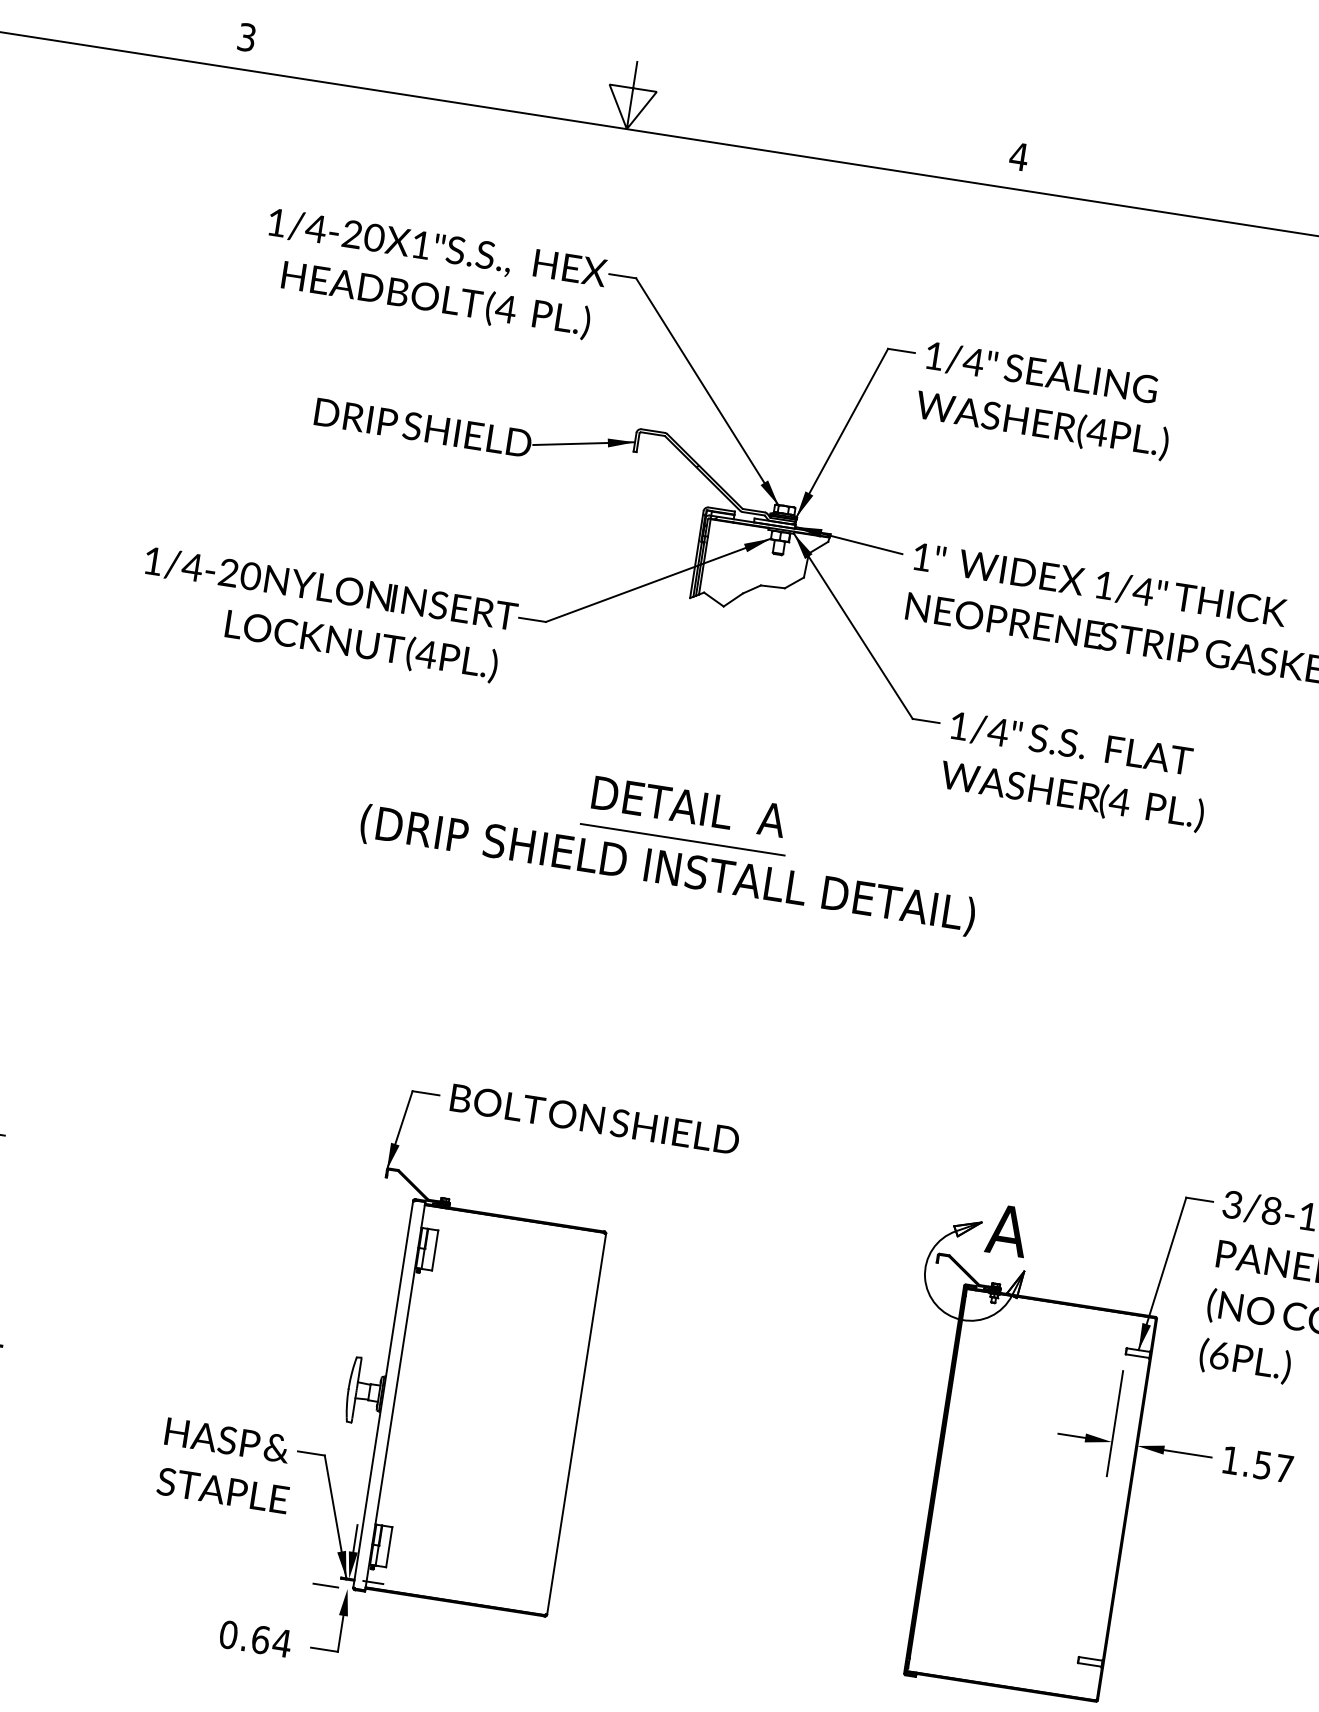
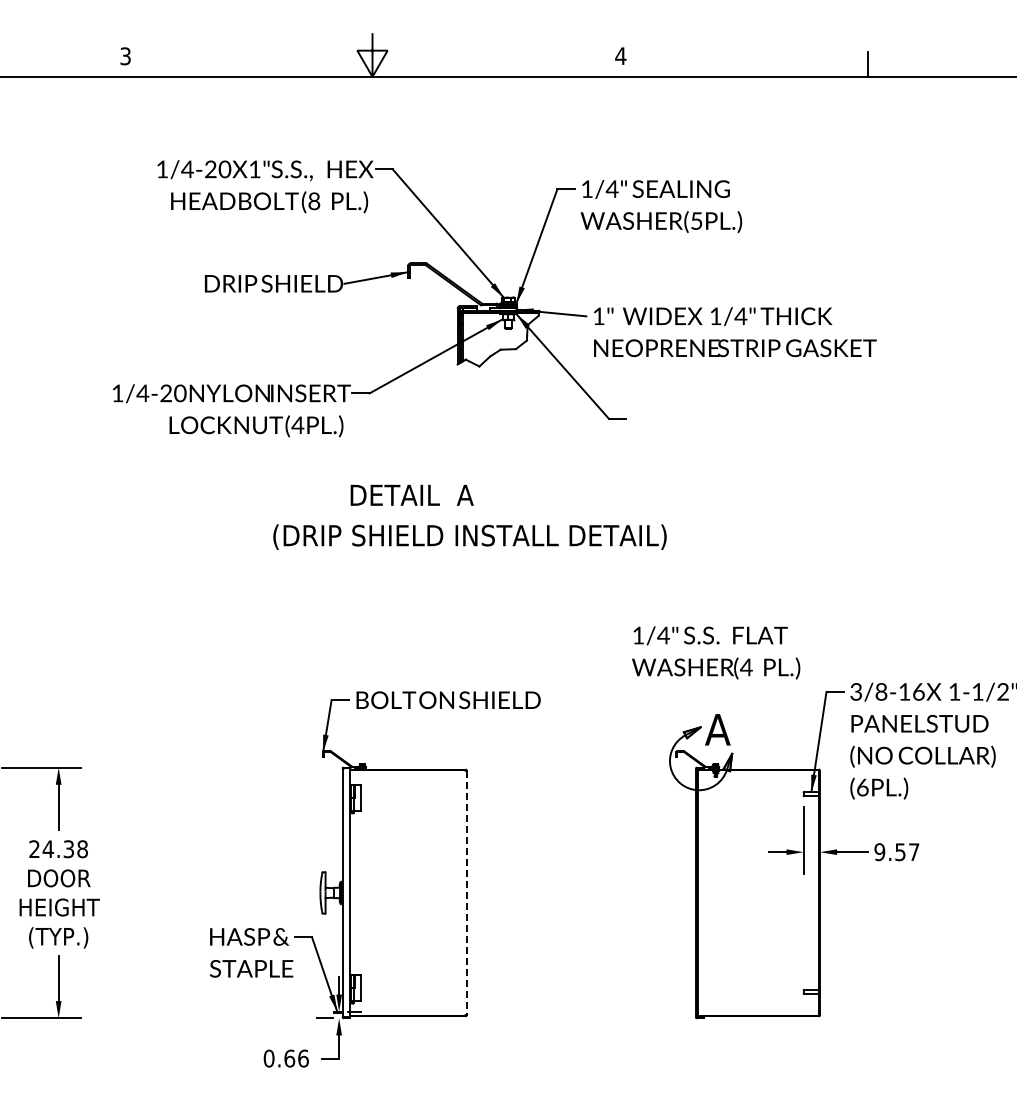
text: (504, 309) -> (313, 201), (4 -> (8
text: (1097, 431) -> (696, 220), WASHER(4 -> WASHER(5
text: (1076, 771) -> (716, 652), moved
text: (688, 805) -> (411, 494), moved
line: (682, 839) -> (476, 516), removed
line: (576, 1425) -> (466, 893), solid -> dashed
text: (1230, 1460) -> (879, 852), 1.57 -> 9.57
text: (282, 1643) -> (303, 1058), 0.64 -> 0.66

